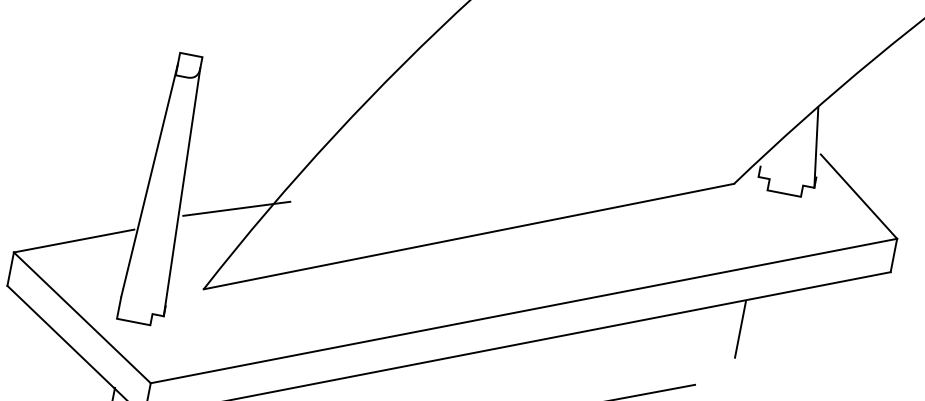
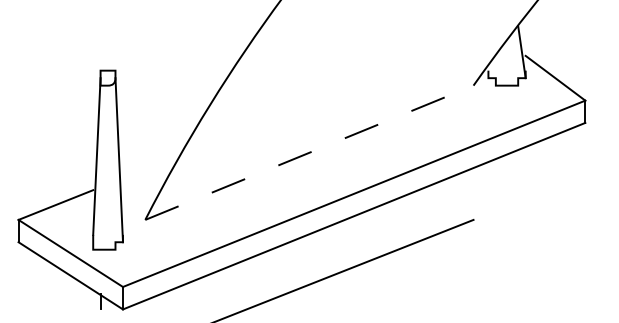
line: (236, 208) -> (156, 163), removed
line: (469, 236) -> (309, 152), solid -> dashed
line: (739, 329) -> (495, 178), removed

